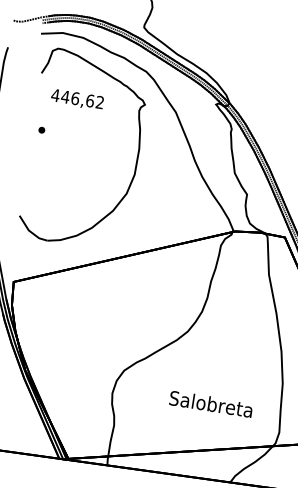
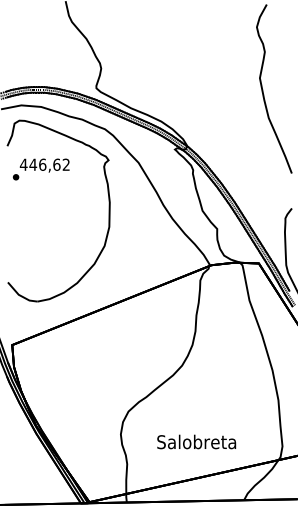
part: (41, 130) -> (15, 177), moved
text: (211, 403) -> (196, 441), moved

